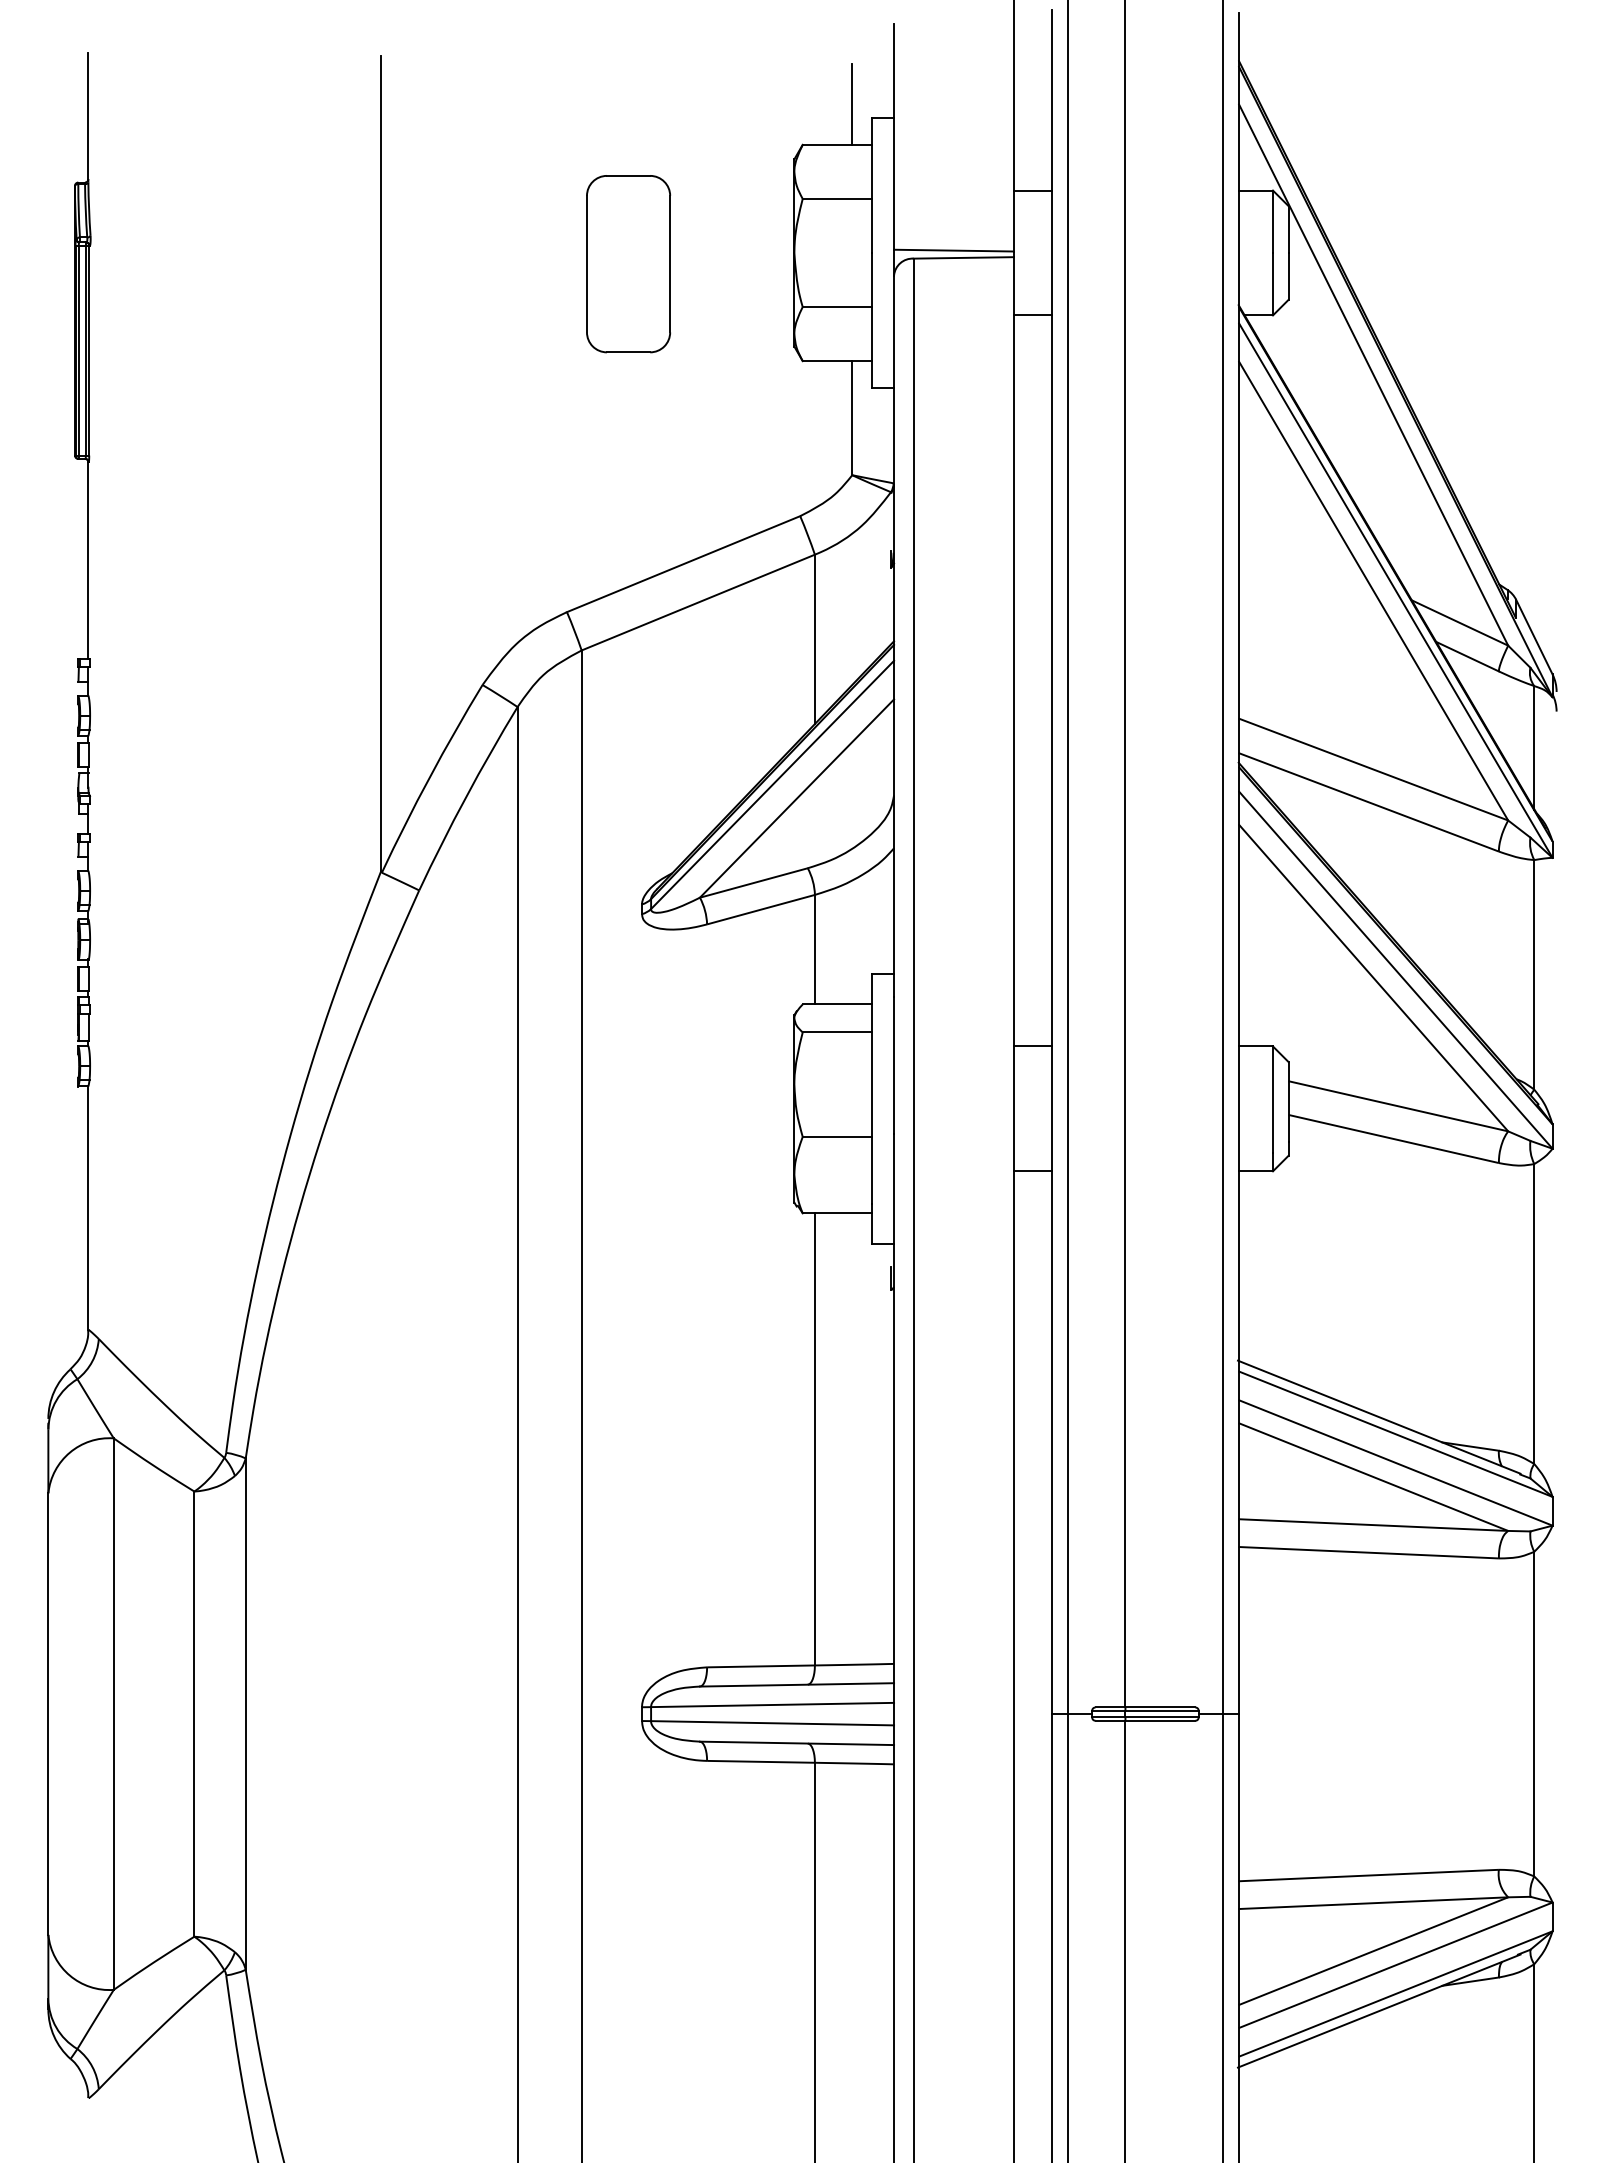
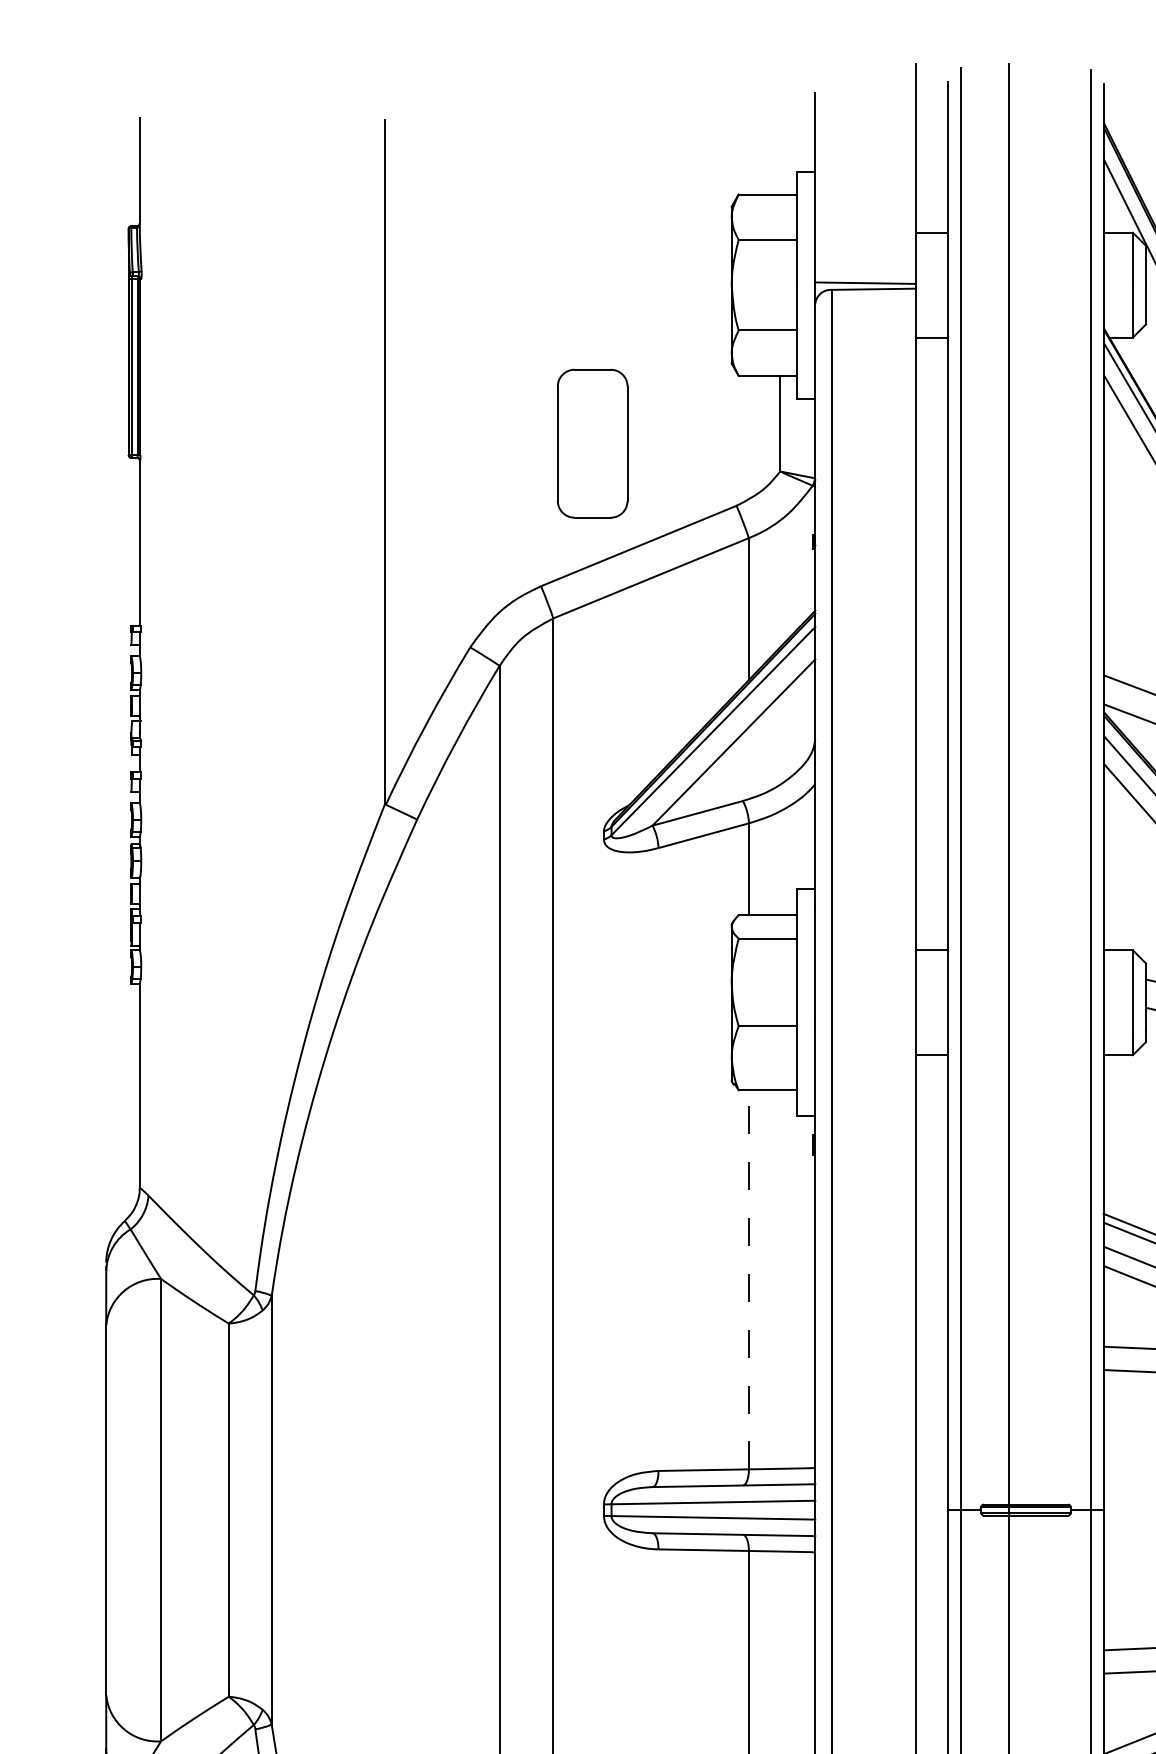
line: (852, 103) -> (780, 159), removed
part: (628, 264) -> (592, 444), moved
line: (814, 1438) -> (748, 1279), solid -> dashed

